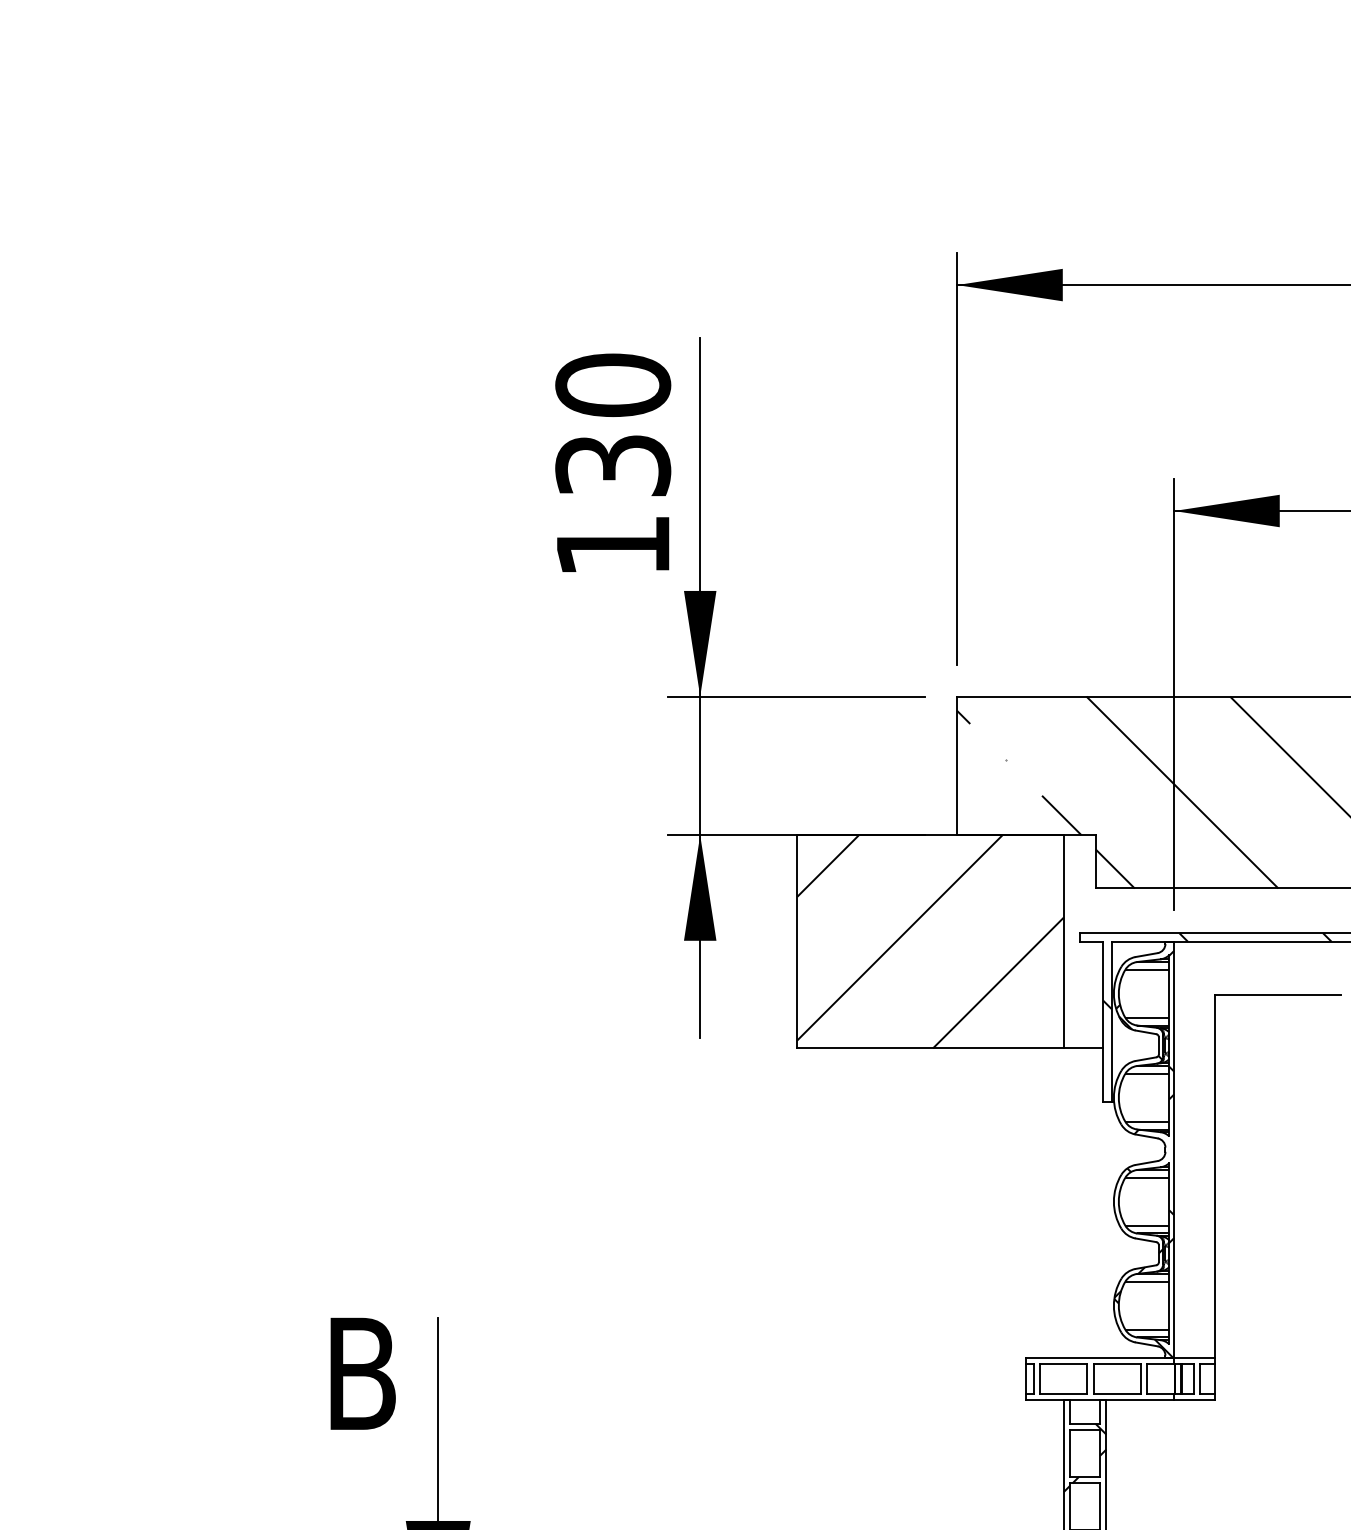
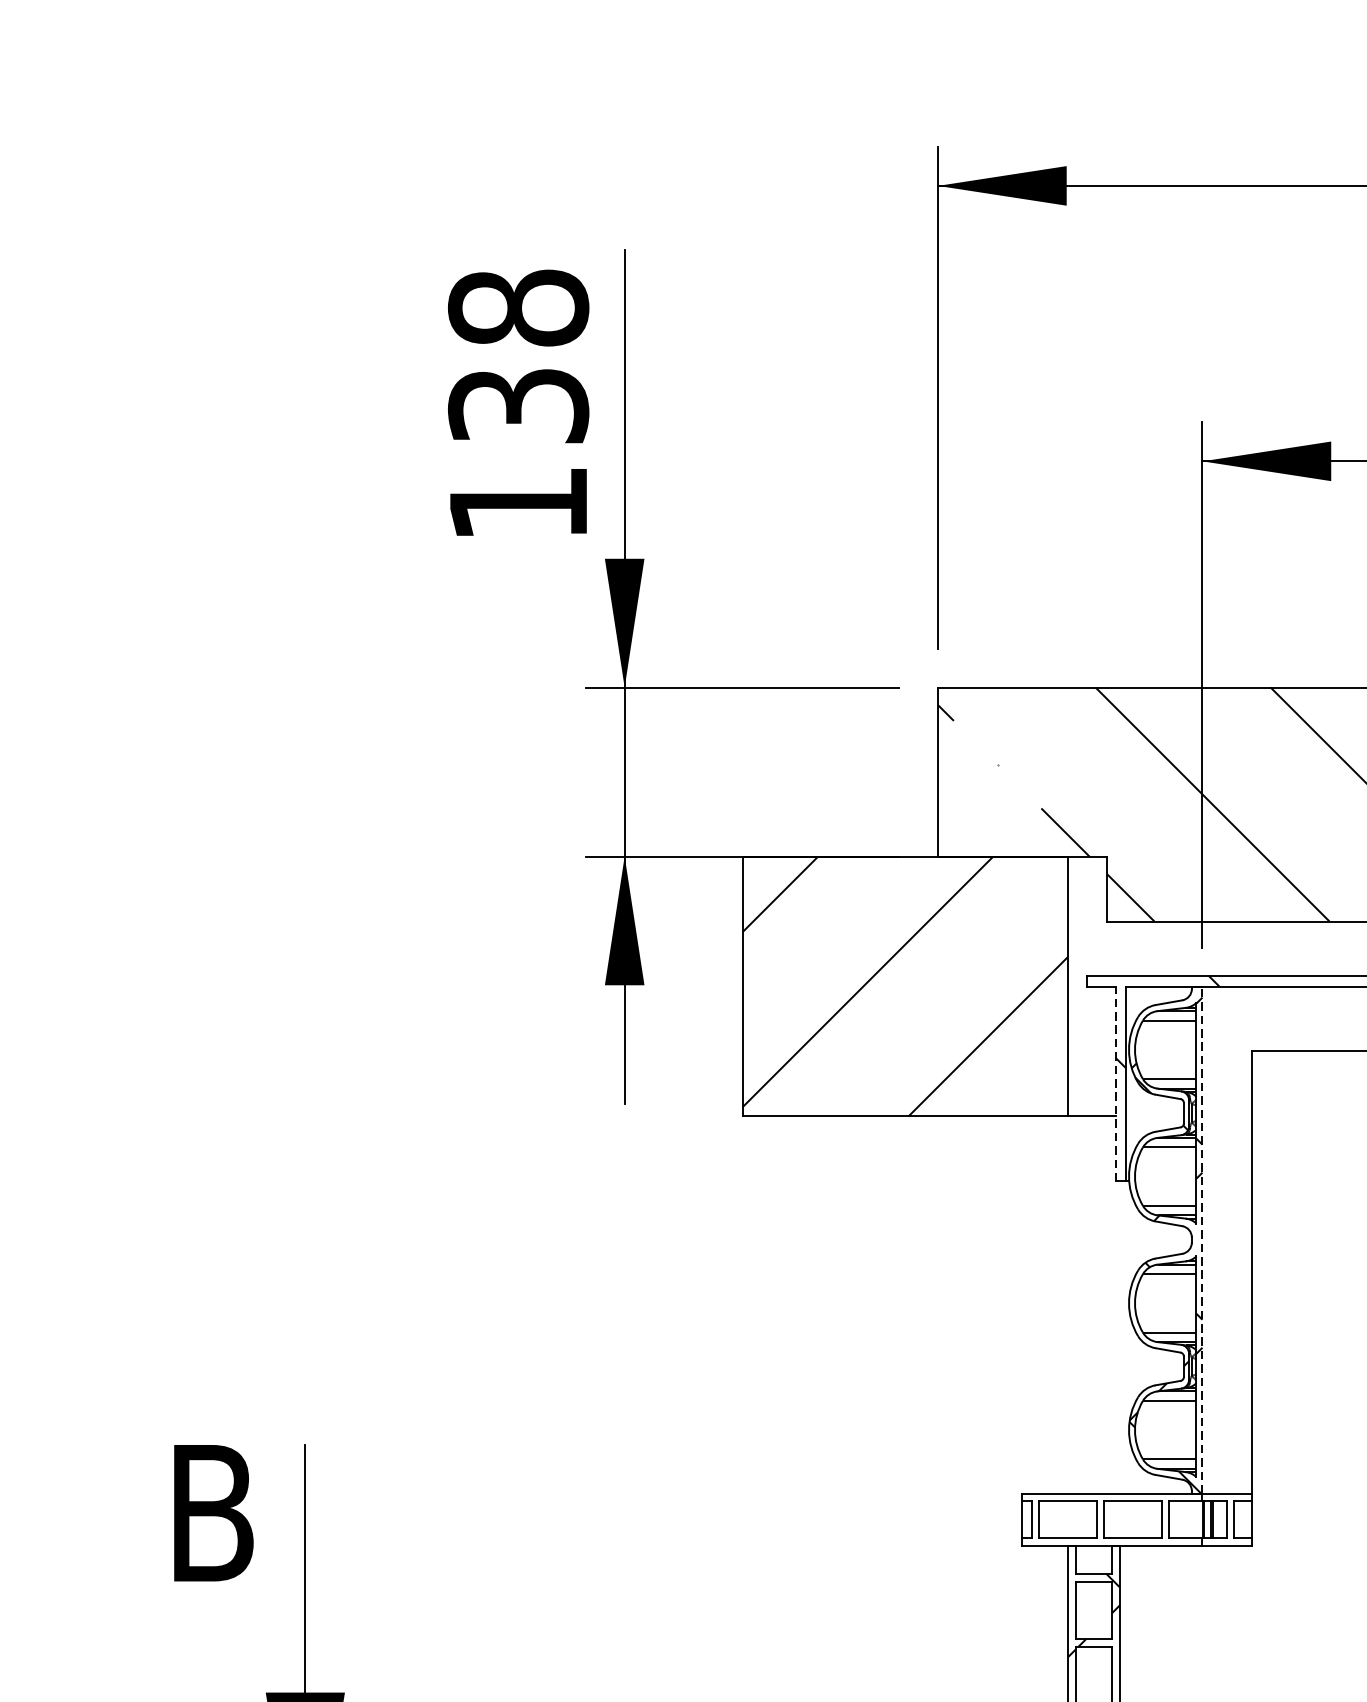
text: (613, 385) -> (518, 308), 130 -> 138
line: (1103, 1021) -> (1116, 1083), solid -> dashed
line: (1174, 1149) -> (1202, 1239), solid -> dashed

